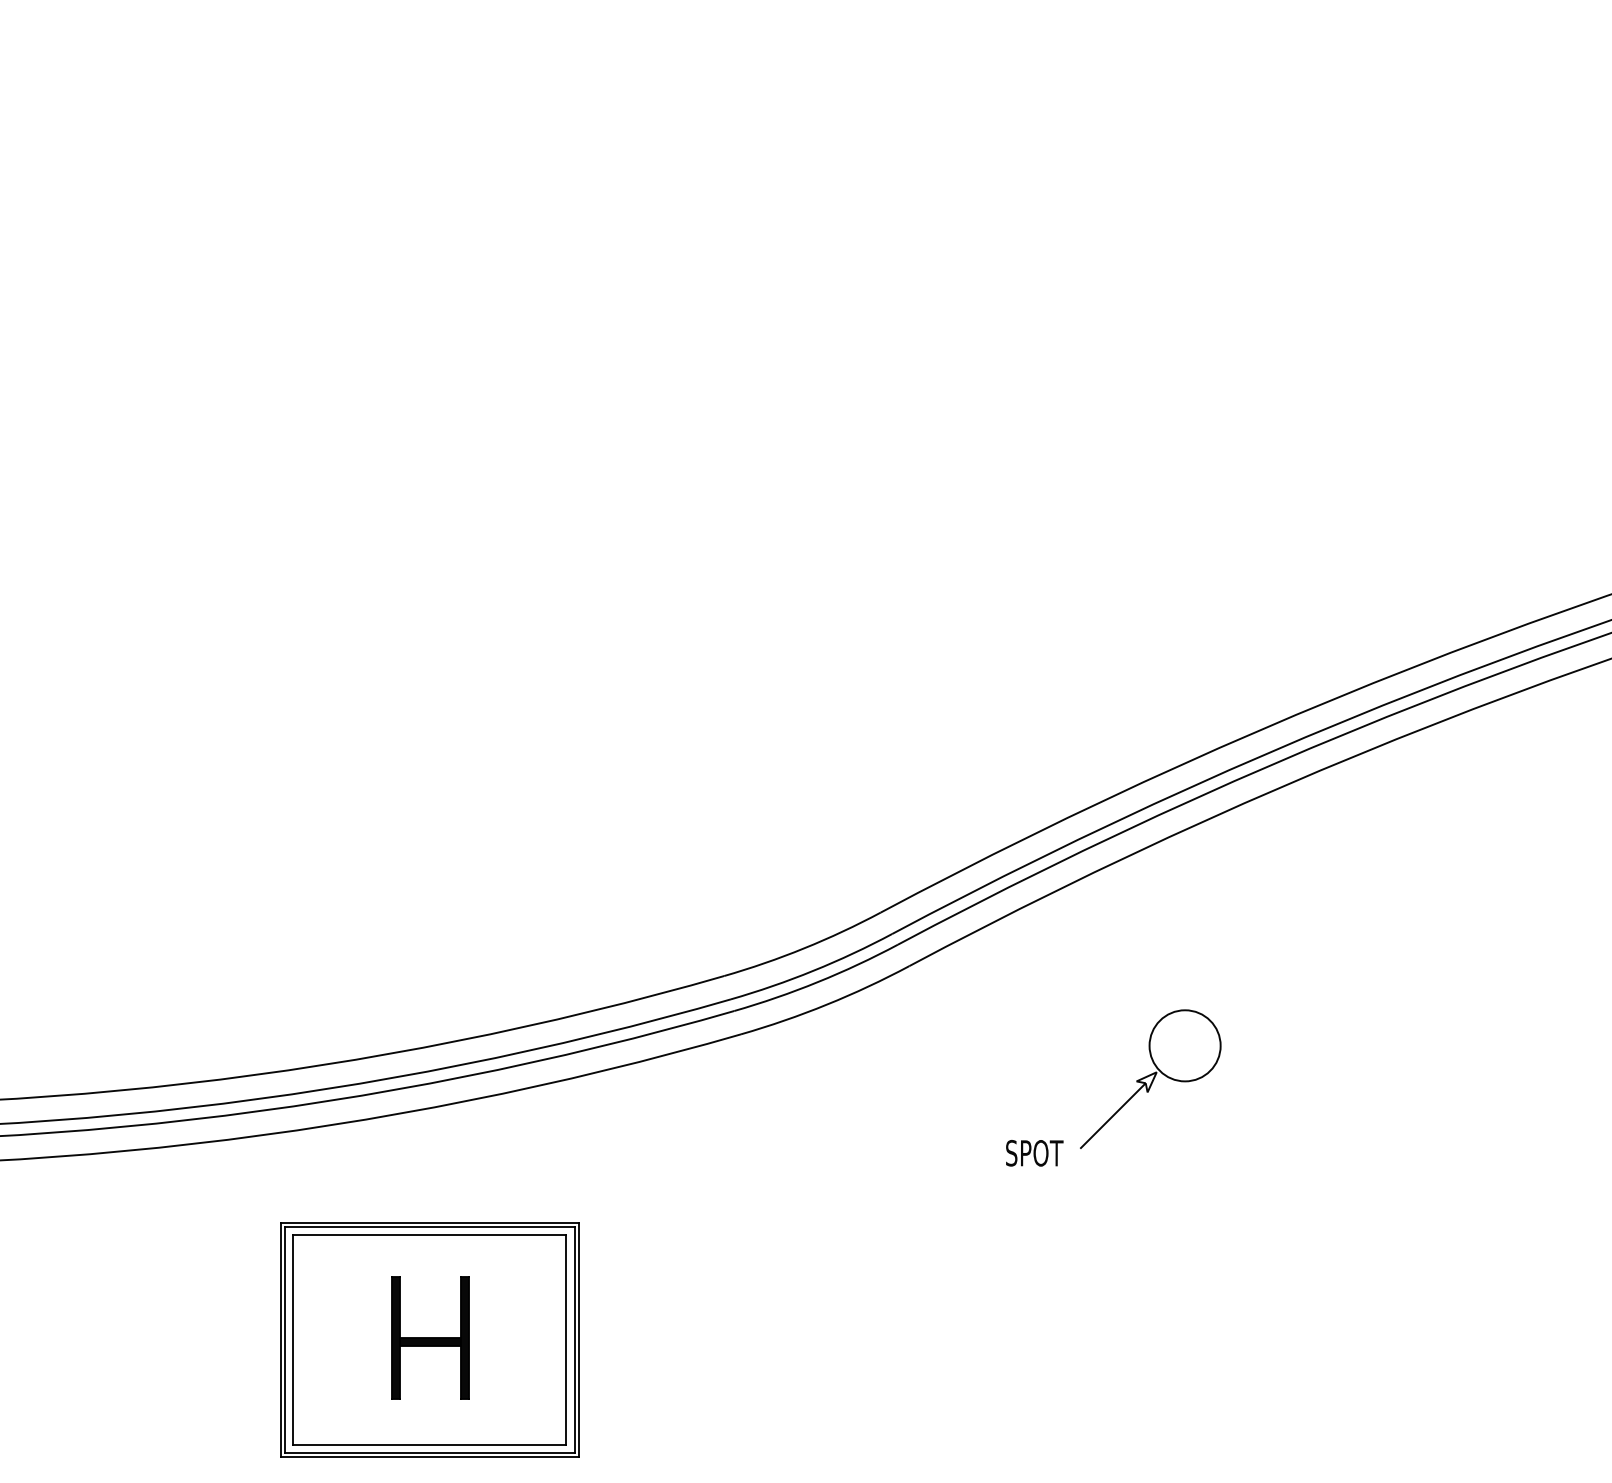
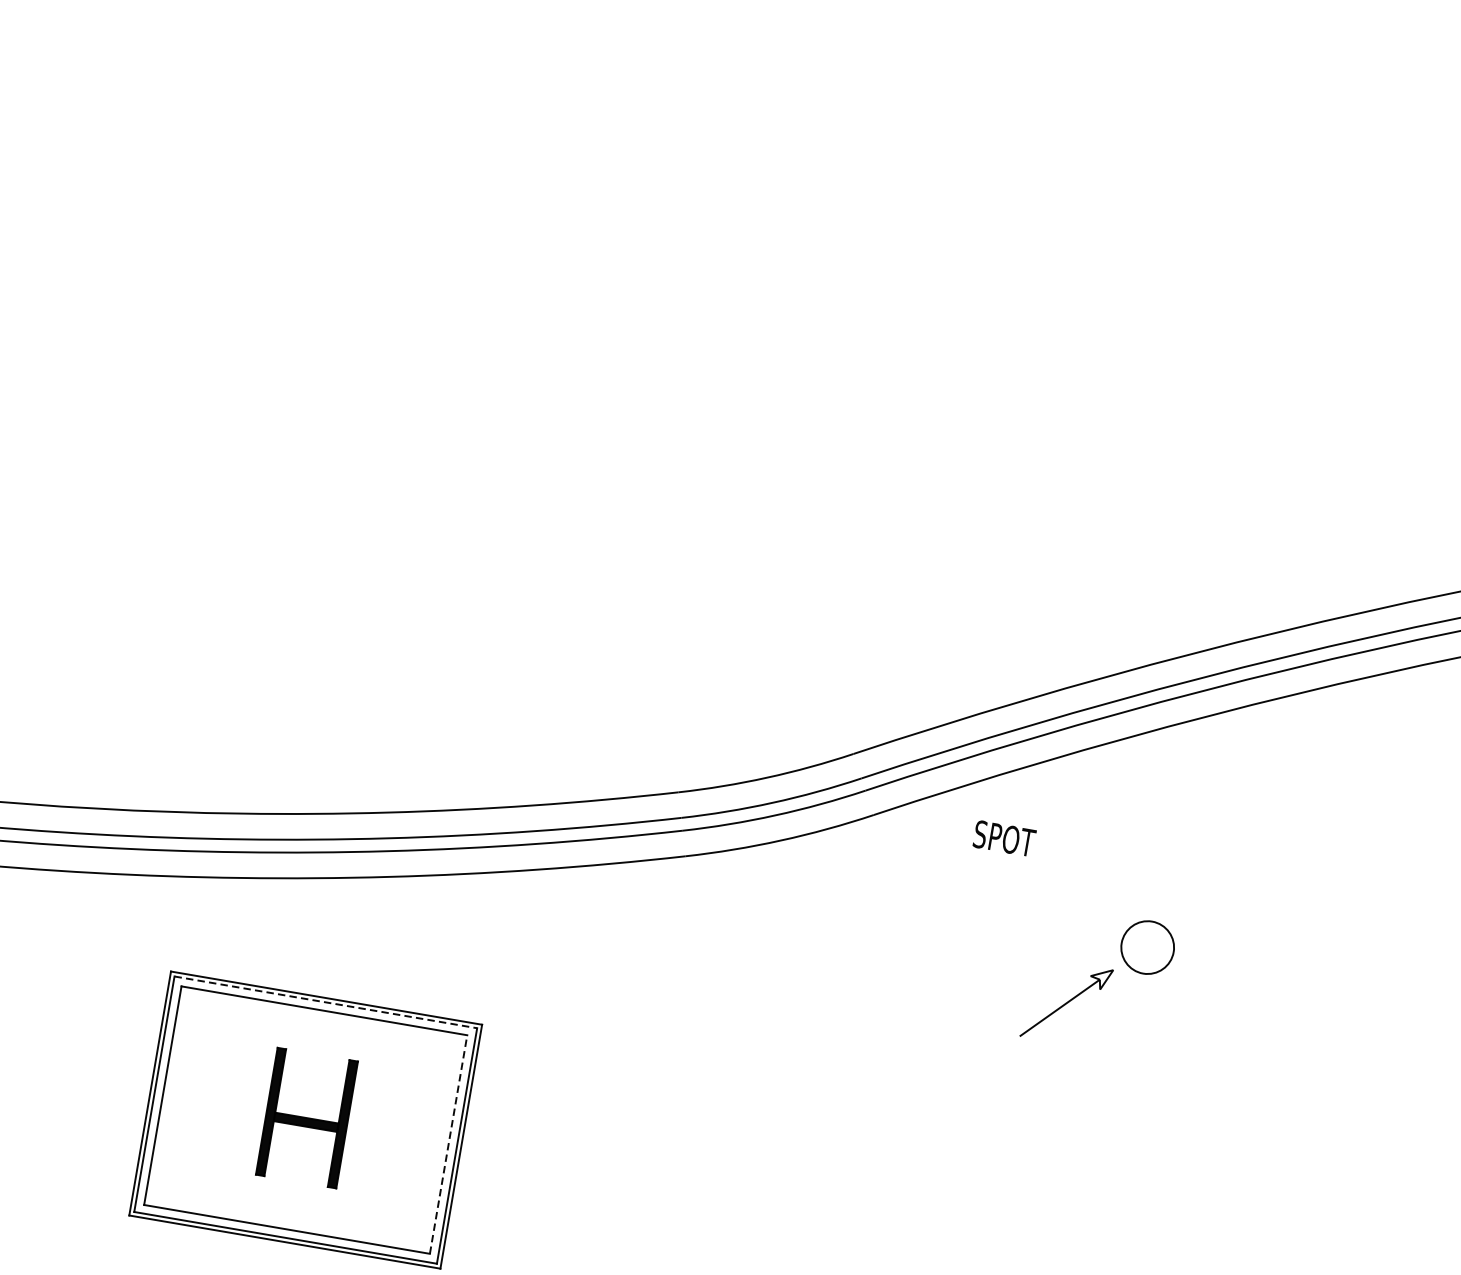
circle: (1184, 1045) -> (1147, 947), size x0.7
text: (1034, 1153) -> (1004, 838), moved
line: (429, 1227) -> (325, 1002), solid -> dashed
line: (566, 1340) -> (448, 1145), solid -> dashed

